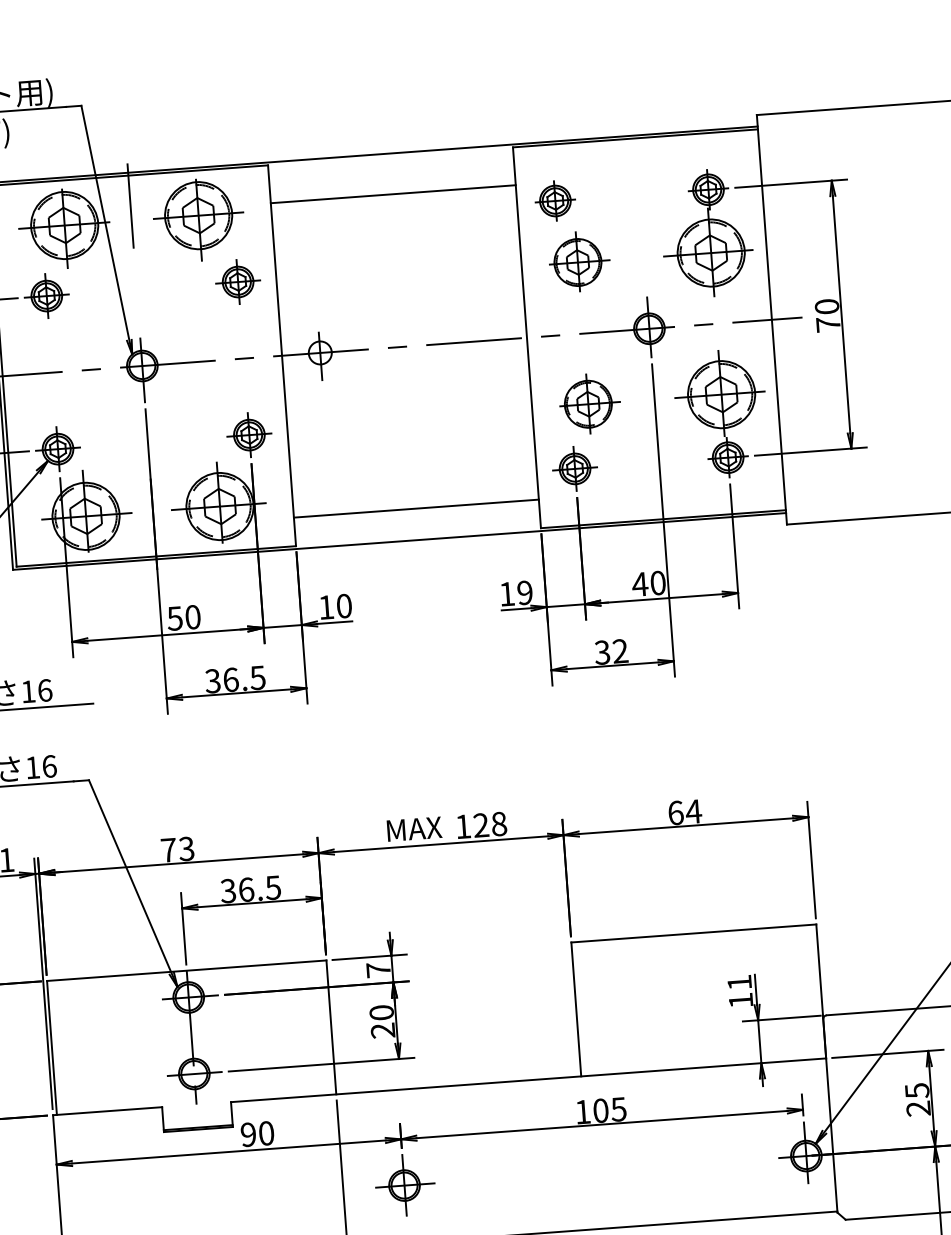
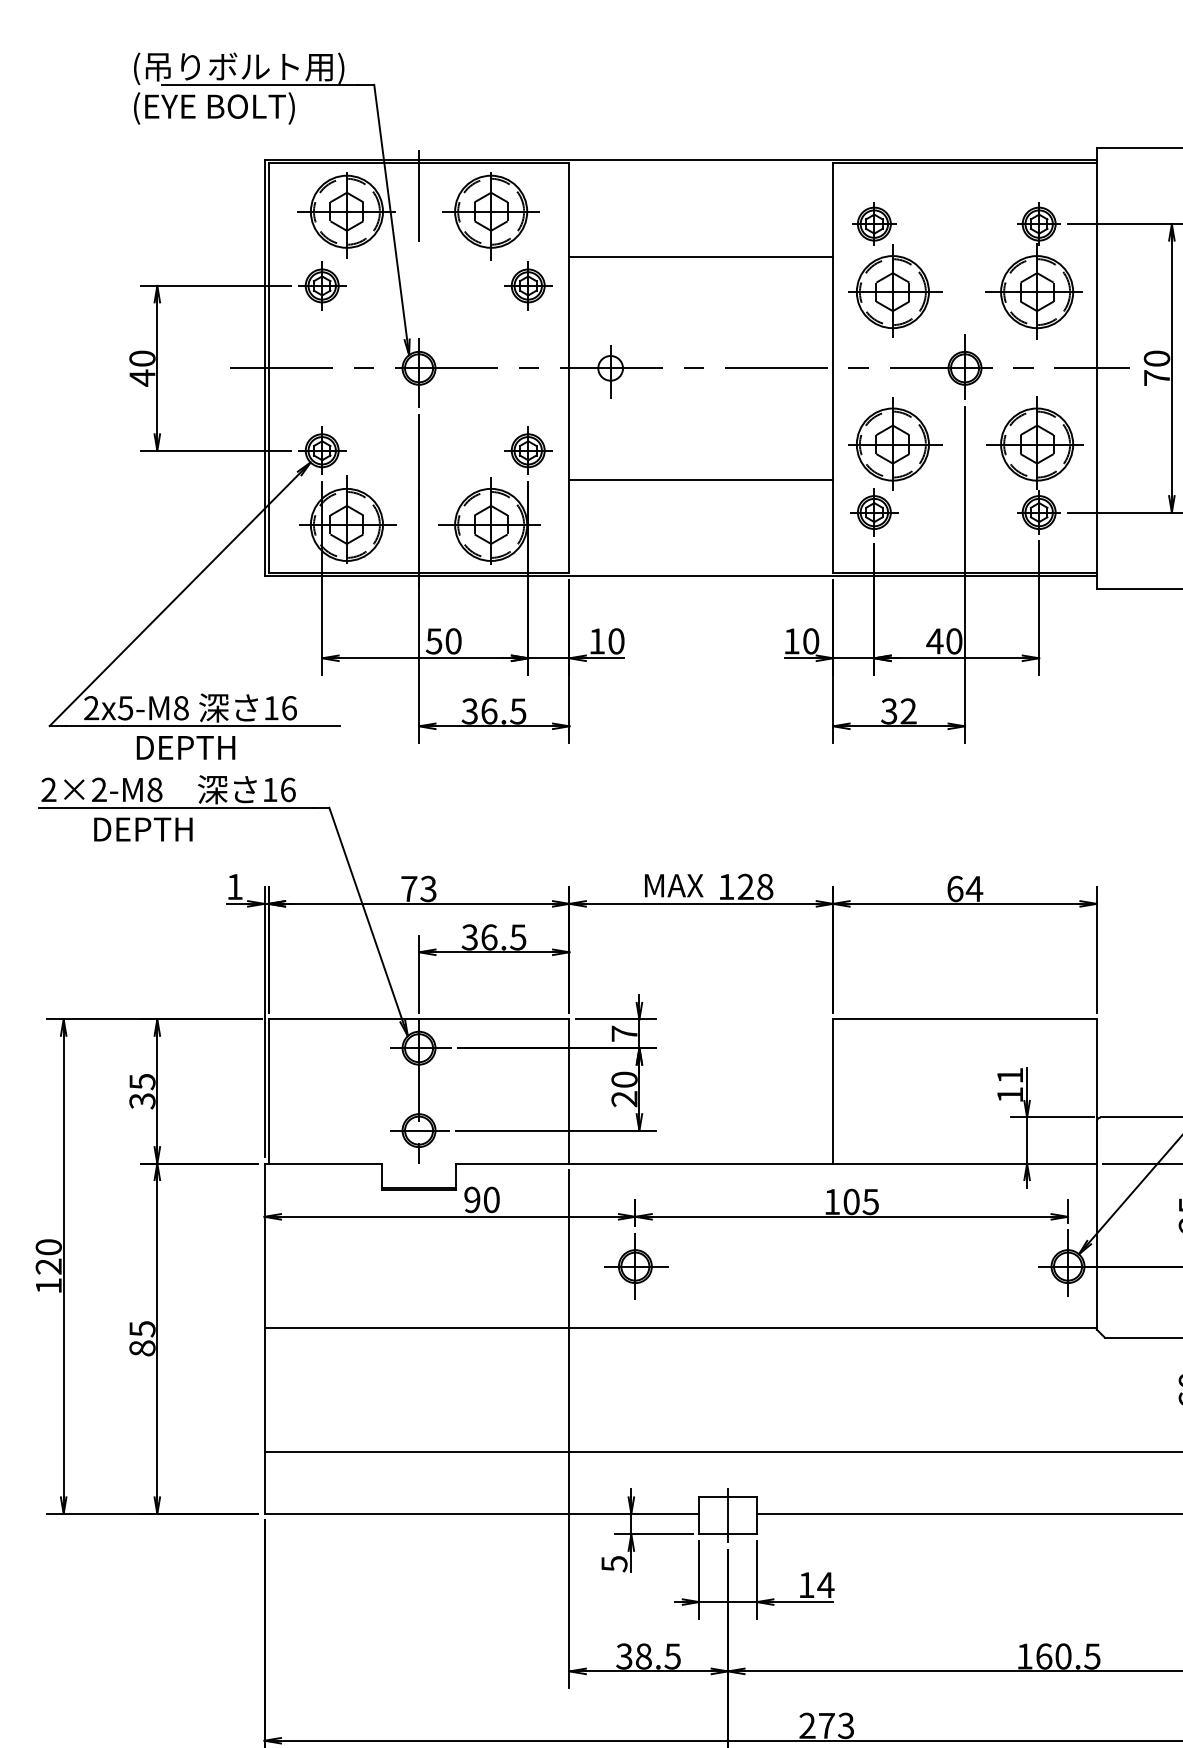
line: (393, 194) -> (701, 257), moved
part: (579, 261) -> (895, 290), size x1.43
part: (590, 403) -> (895, 443), size x1.43
line: (416, 508) -> (701, 479), moved
text: (525, 592) -> (811, 641), 19 -> 10

